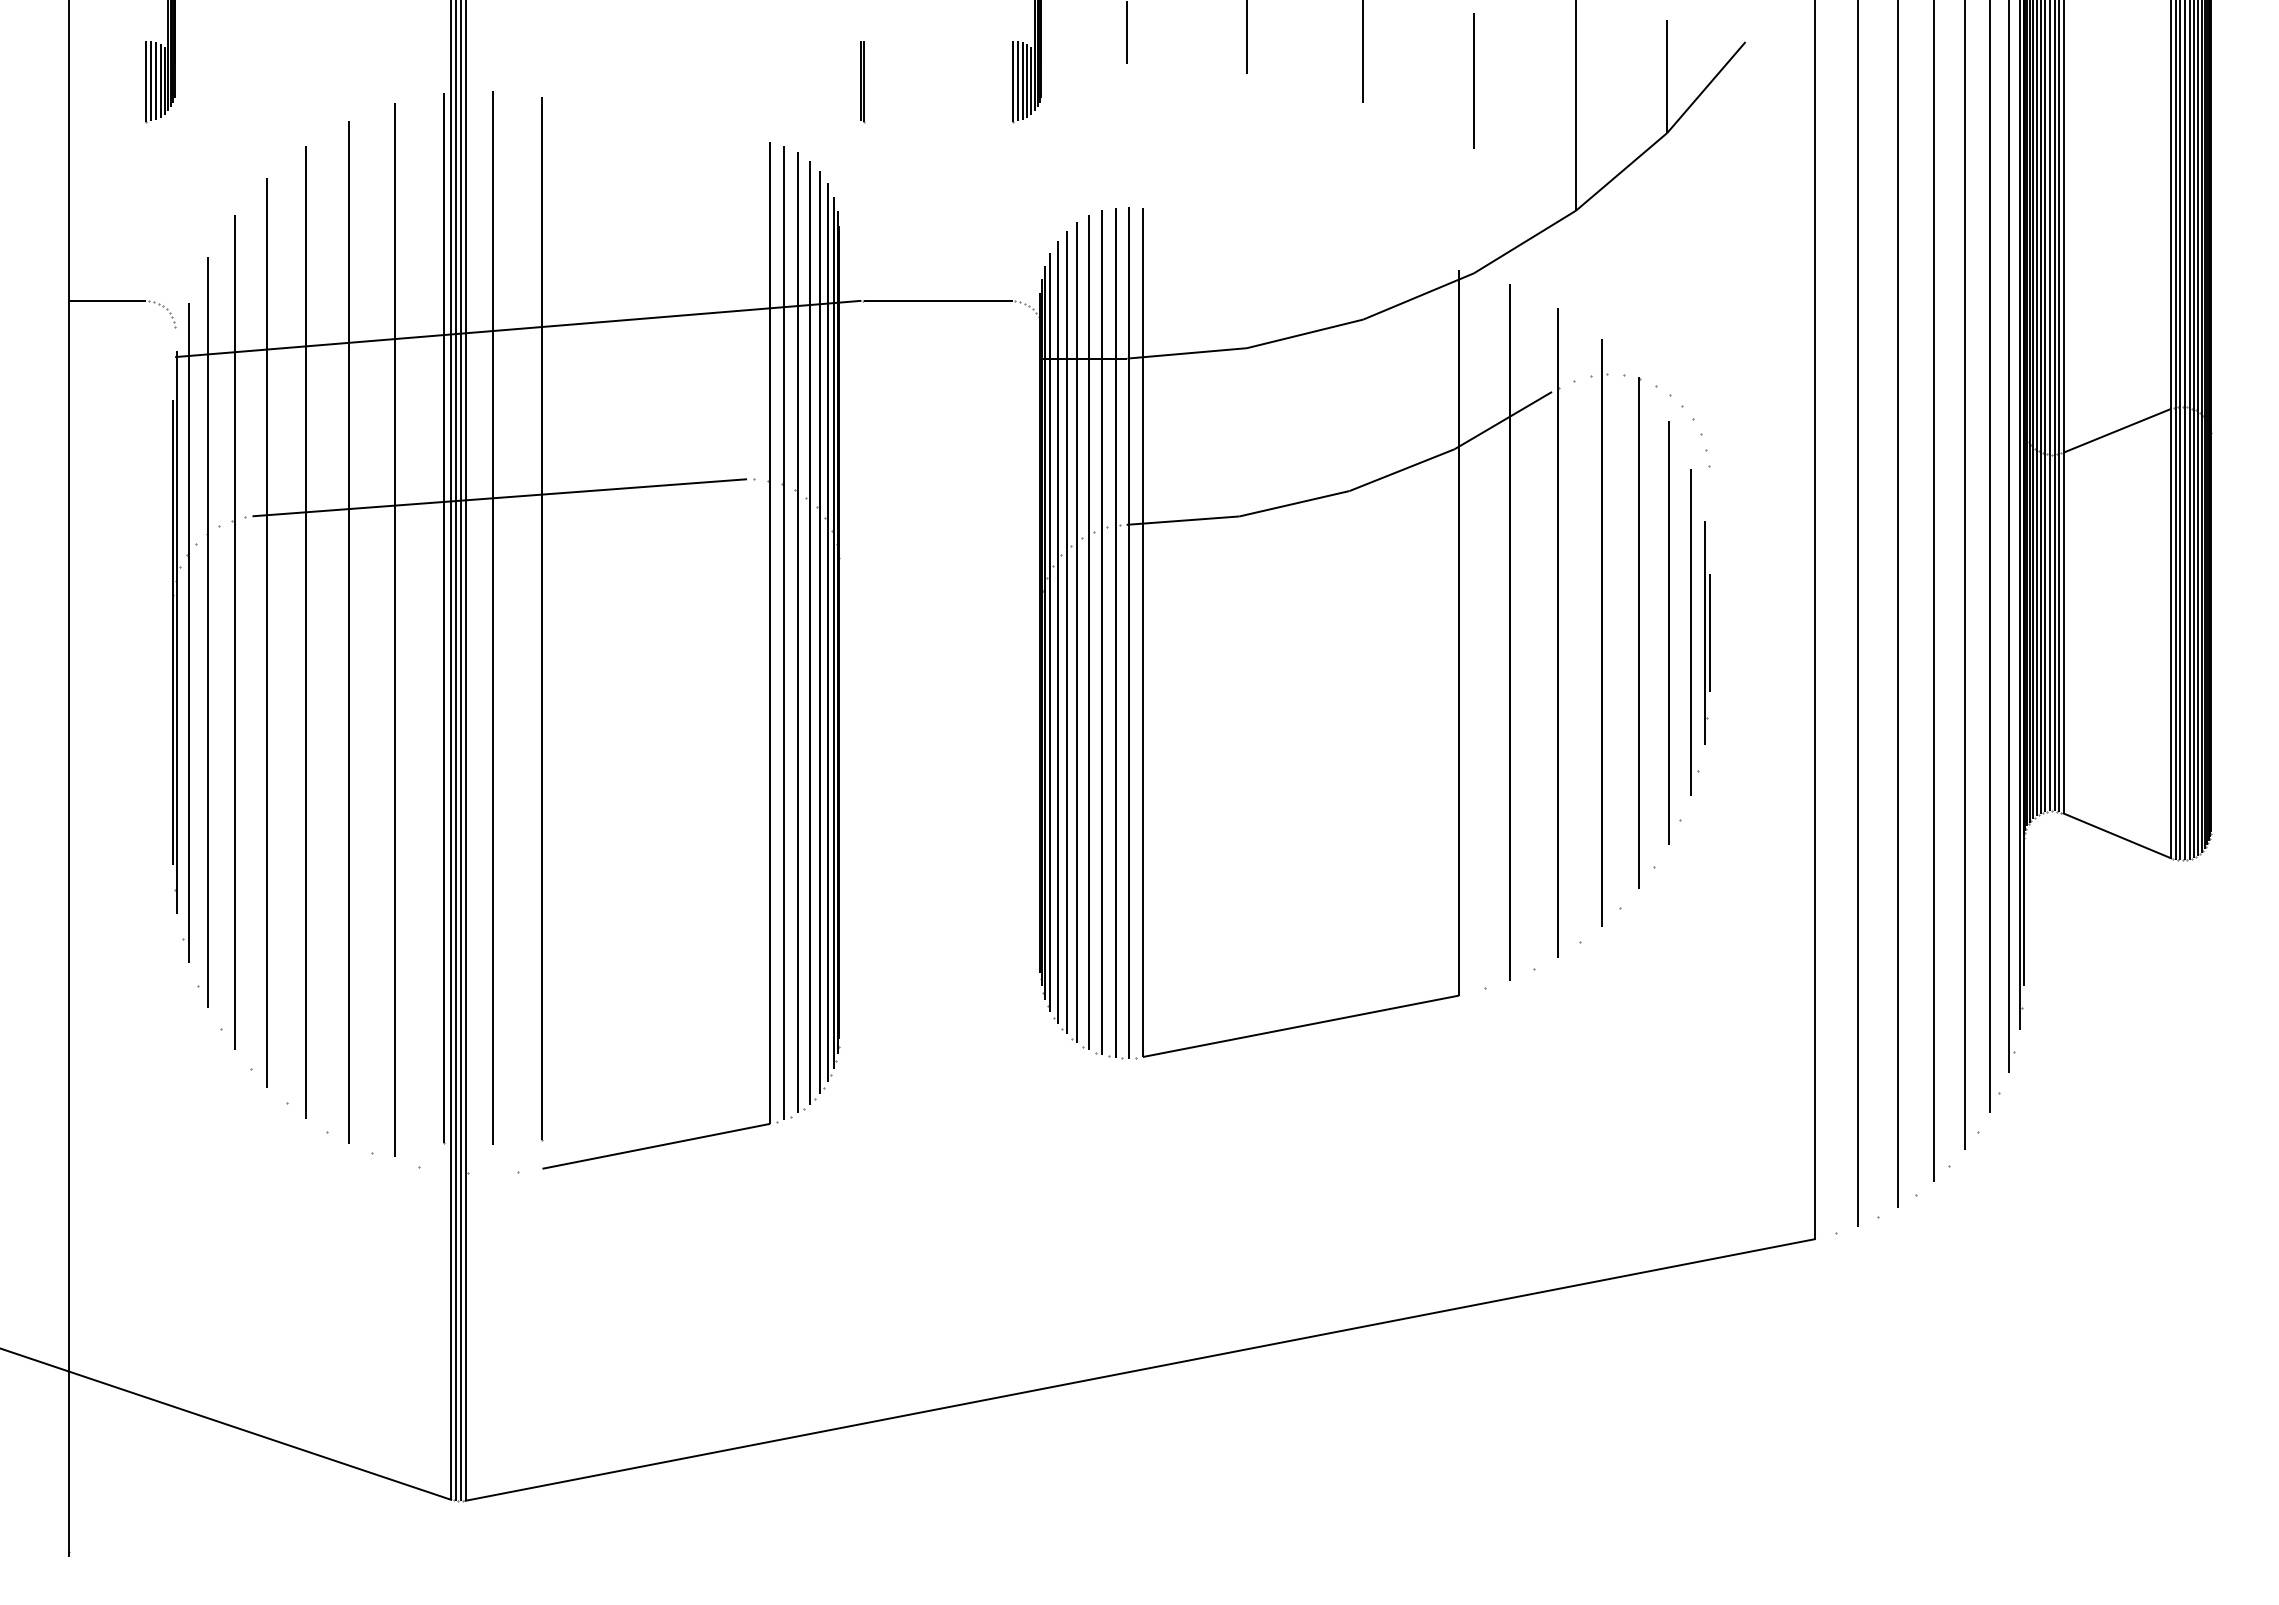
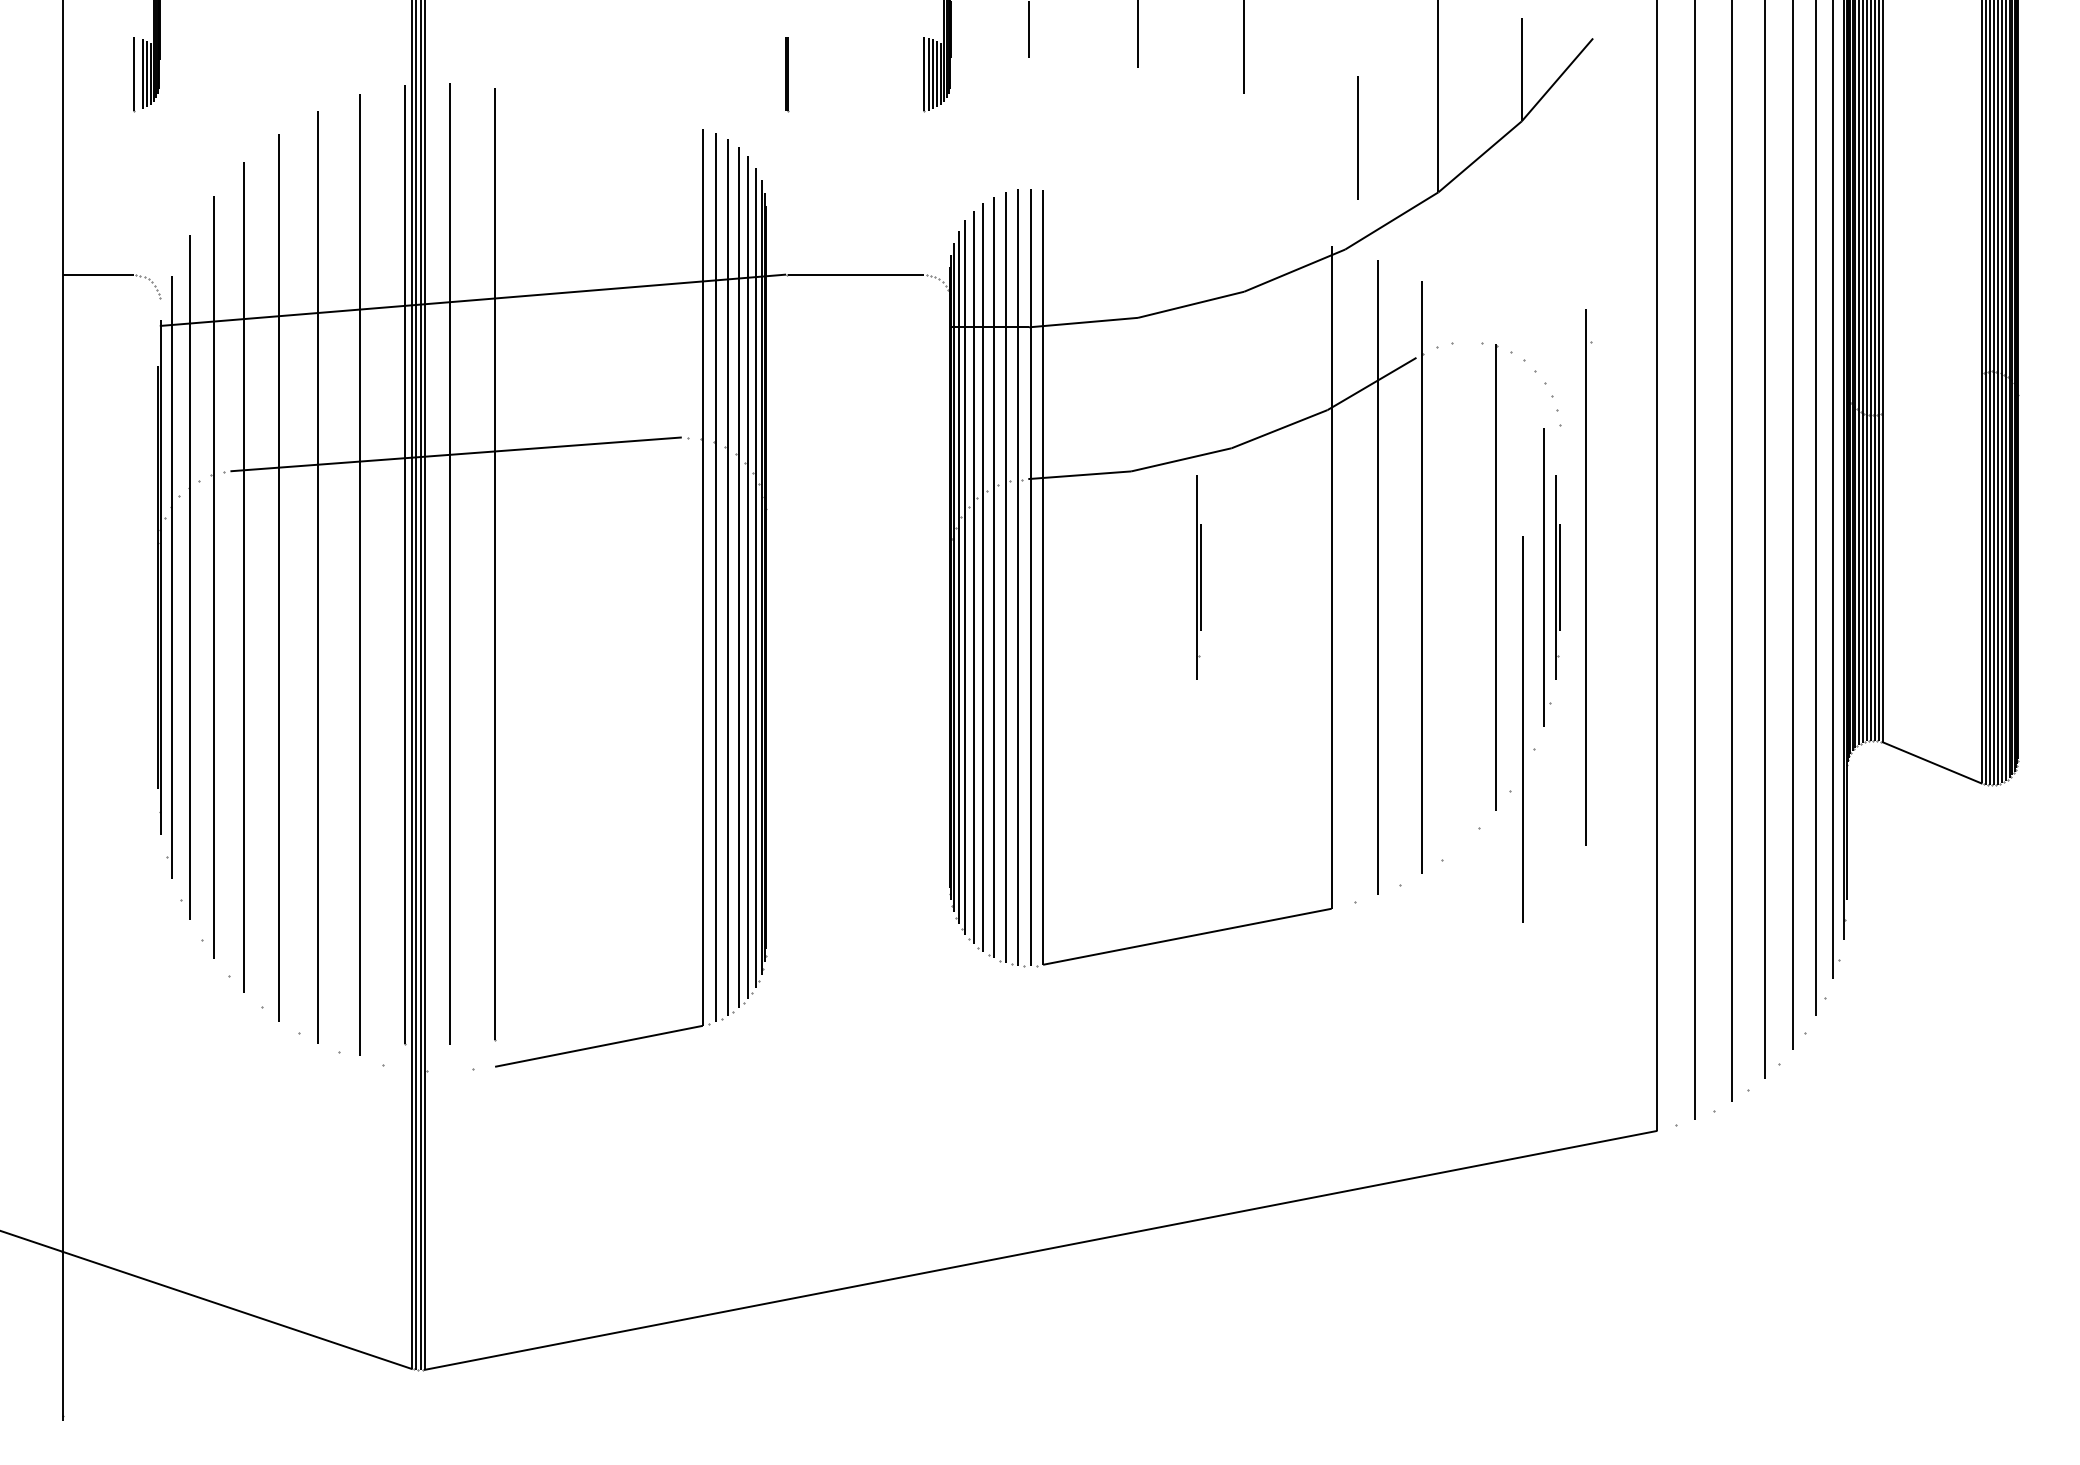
line: (1473, 80) -> (1357, 137), moved
line: (151, 81) -> (138, 74), removed
line: (2117, 430) -> (1932, 392), removed
part: (1313, 632) -> (1198, 577), added
part: (1604, 632) -> (1588, 577), moved
line: (1668, 632) -> (1522, 728), moved

